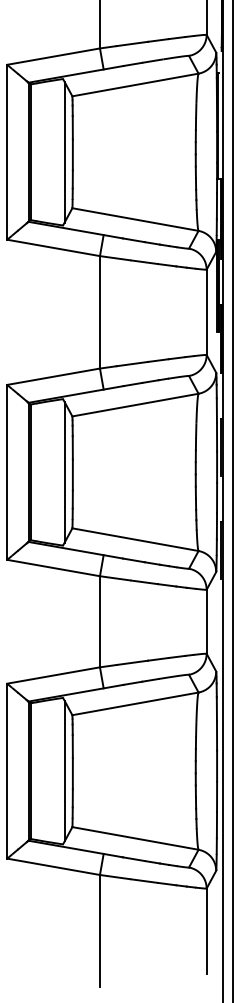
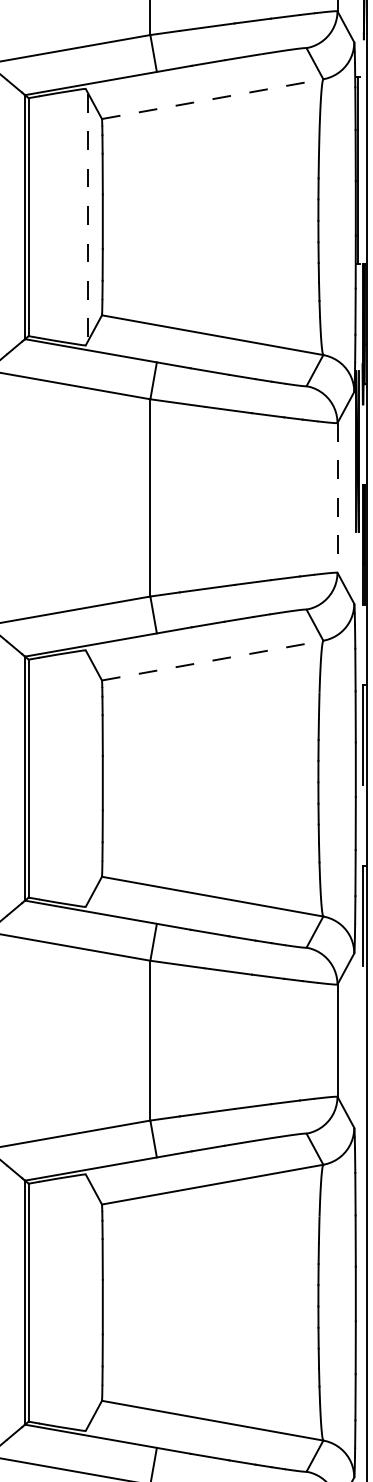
line: (135, 84) -> (212, 98), solid -> dashed
line: (64, 152) -> (88, 217), solid -> dashed
line: (206, 312) -> (337, 498), solid -> dashed
line: (135, 405) -> (212, 661), solid -> dashed
line: (64, 472) -> (88, 778), removed
line: (64, 770) -> (88, 1301), removed

